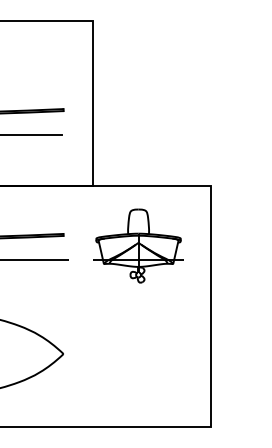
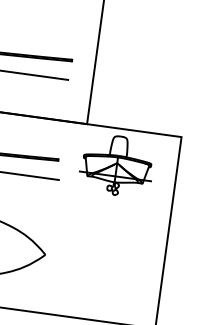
part: (138, 245) -> (116, 165), moved

